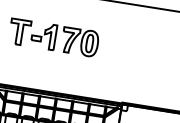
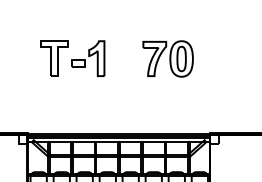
part: (79, 41) -> (167, 58), moved

